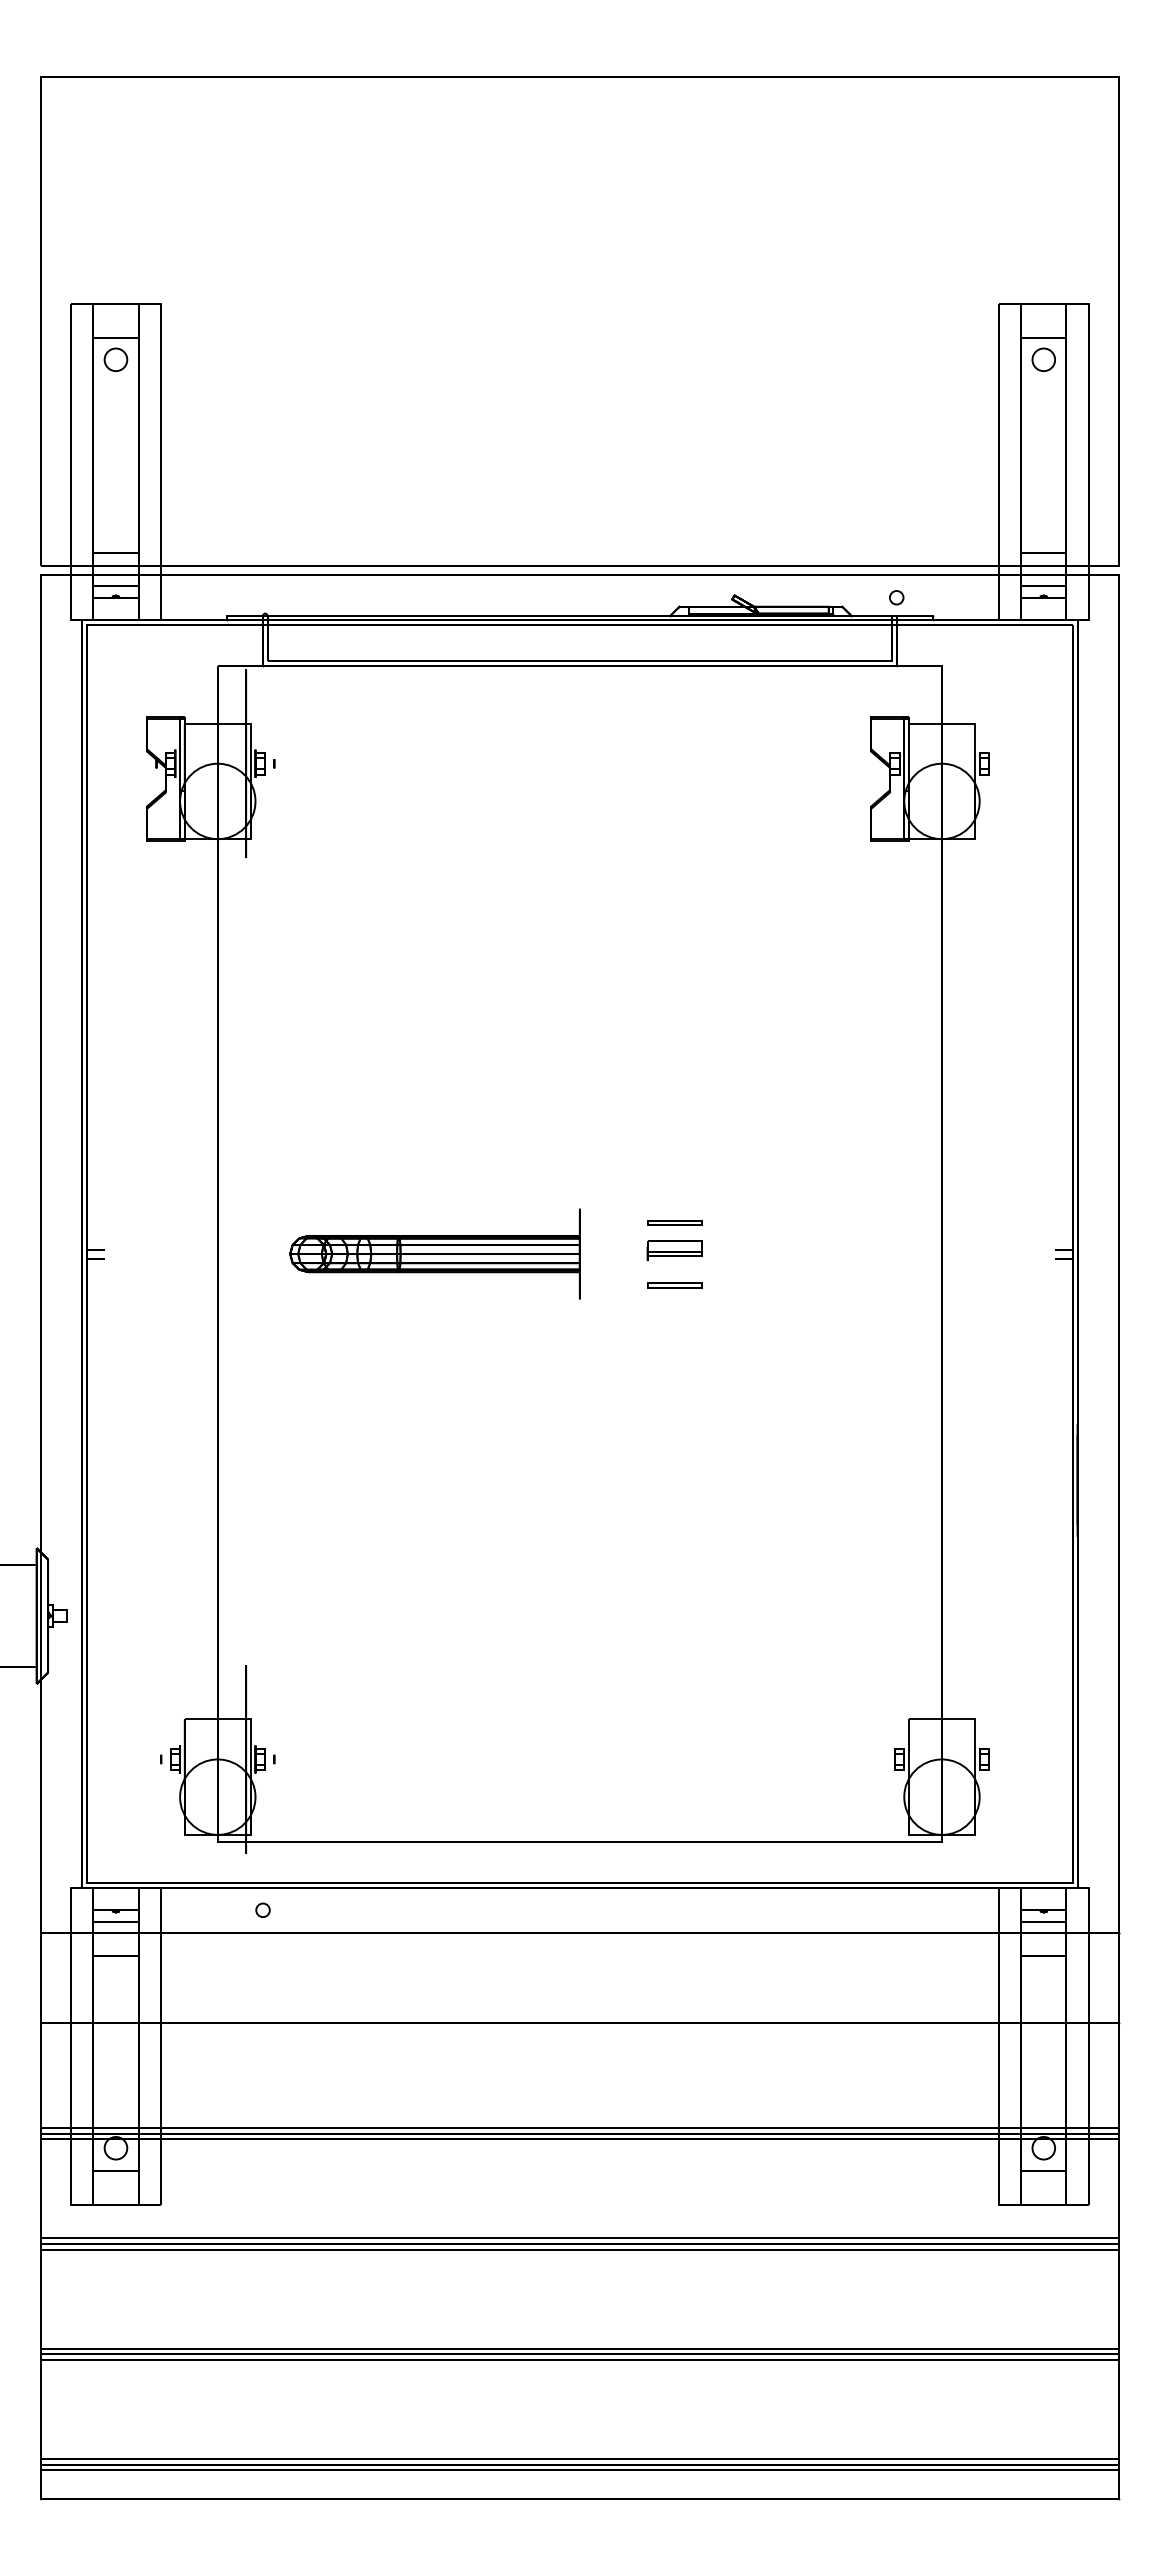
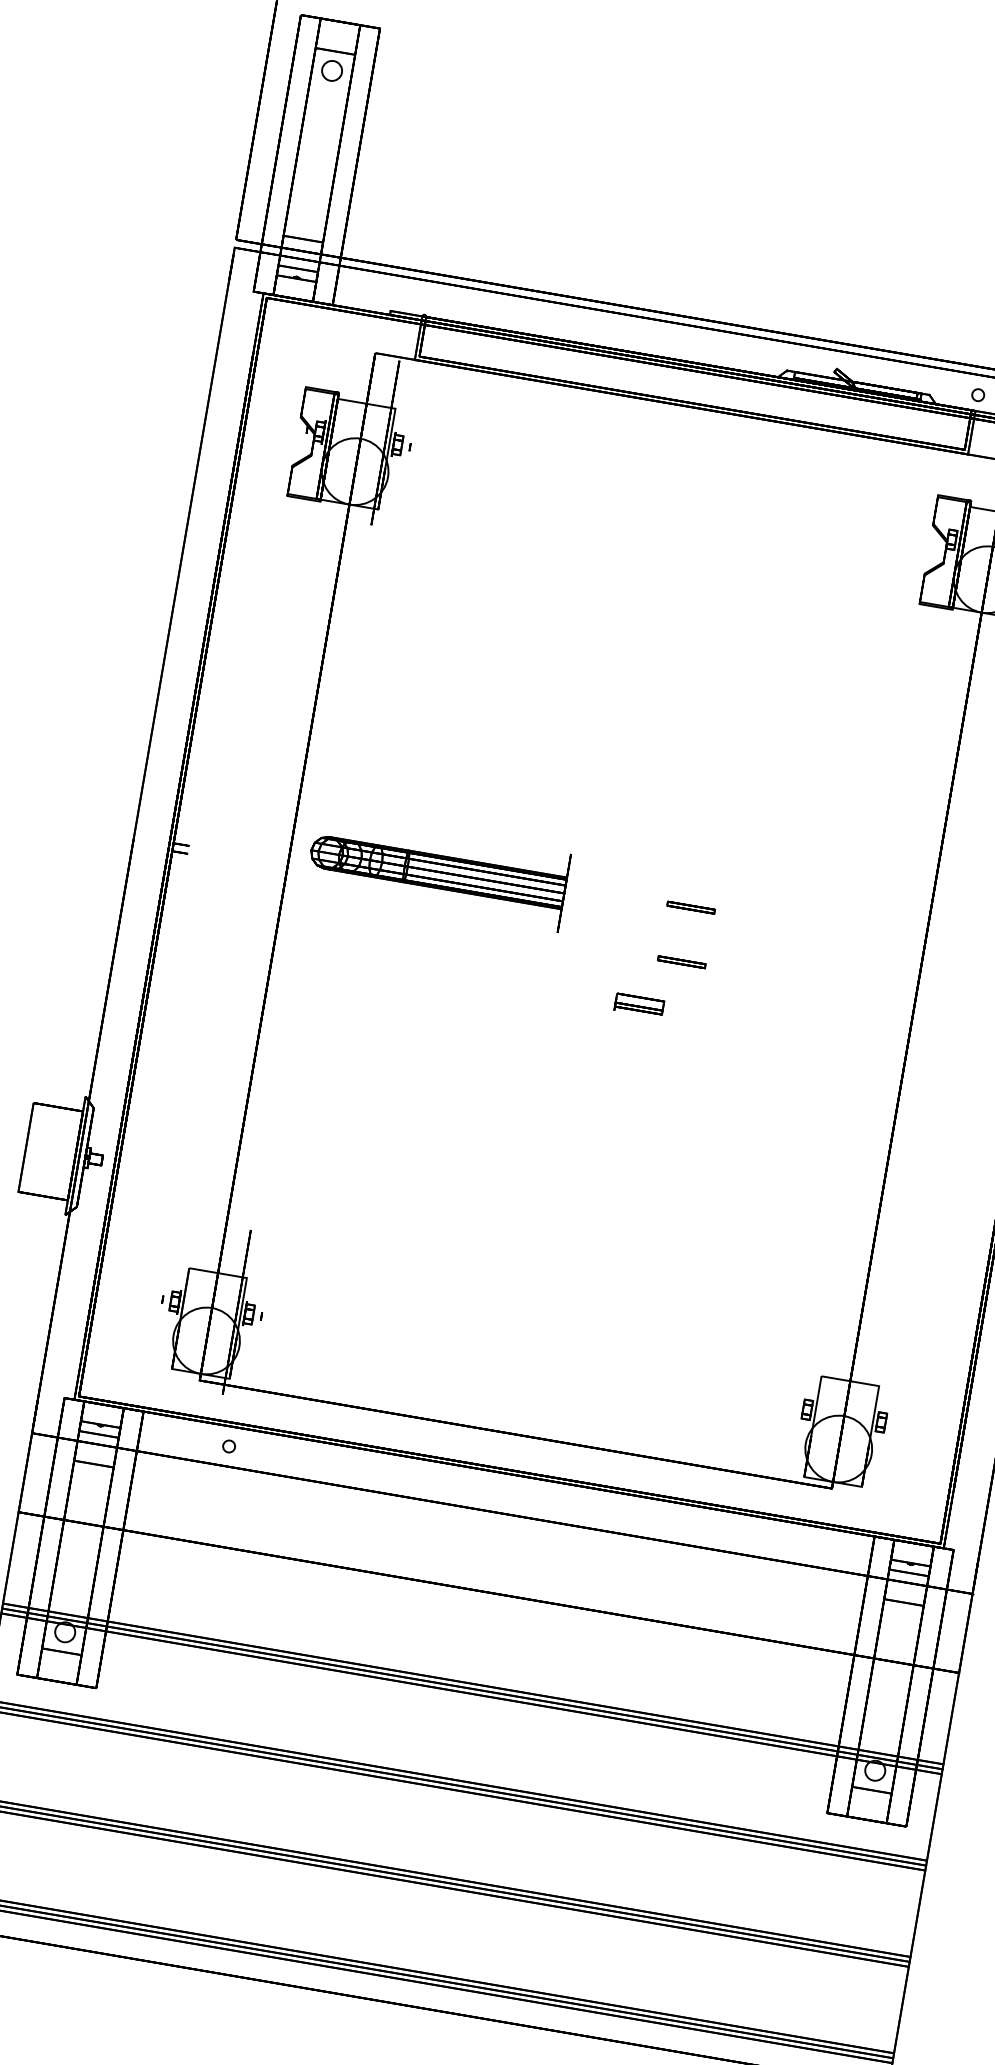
part: (674, 1250) -> (639, 1005), moved
part: (434, 1253) -> (437, 871), moved

